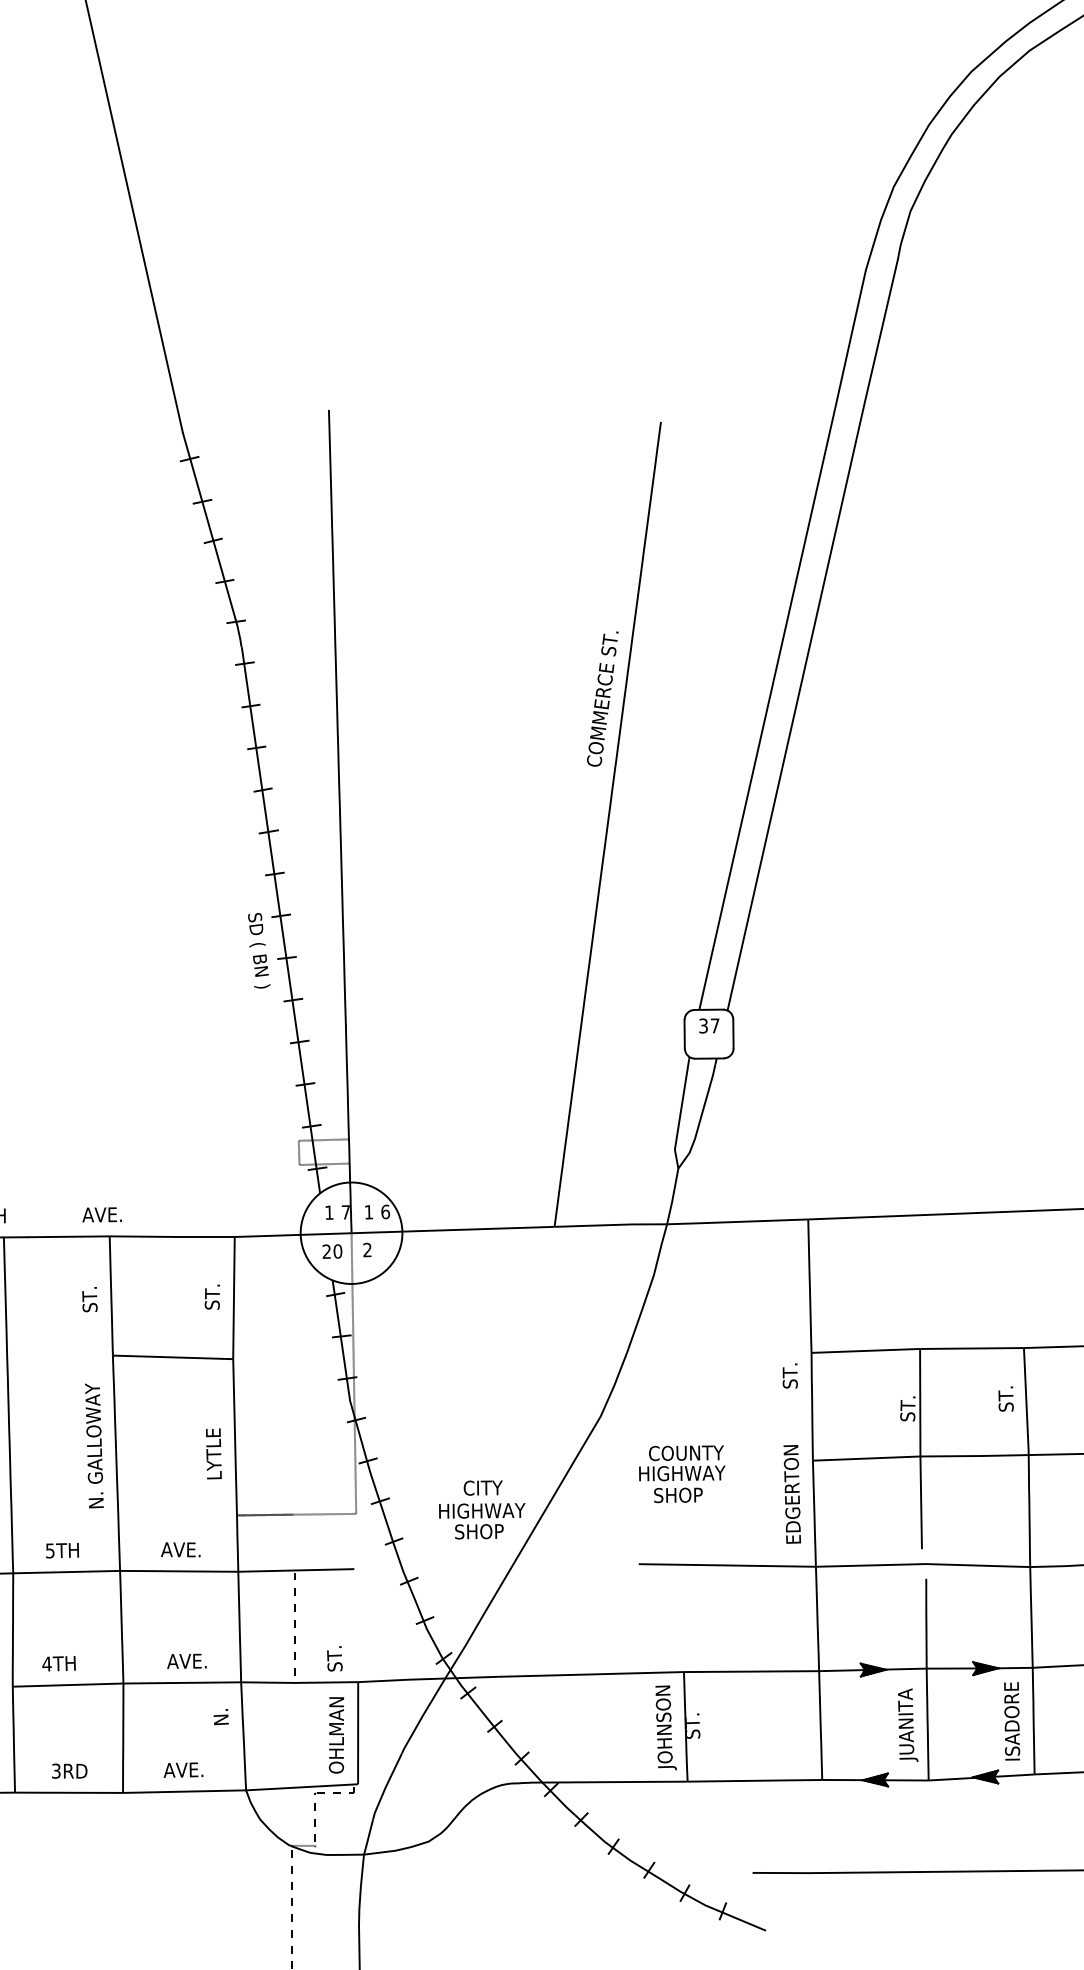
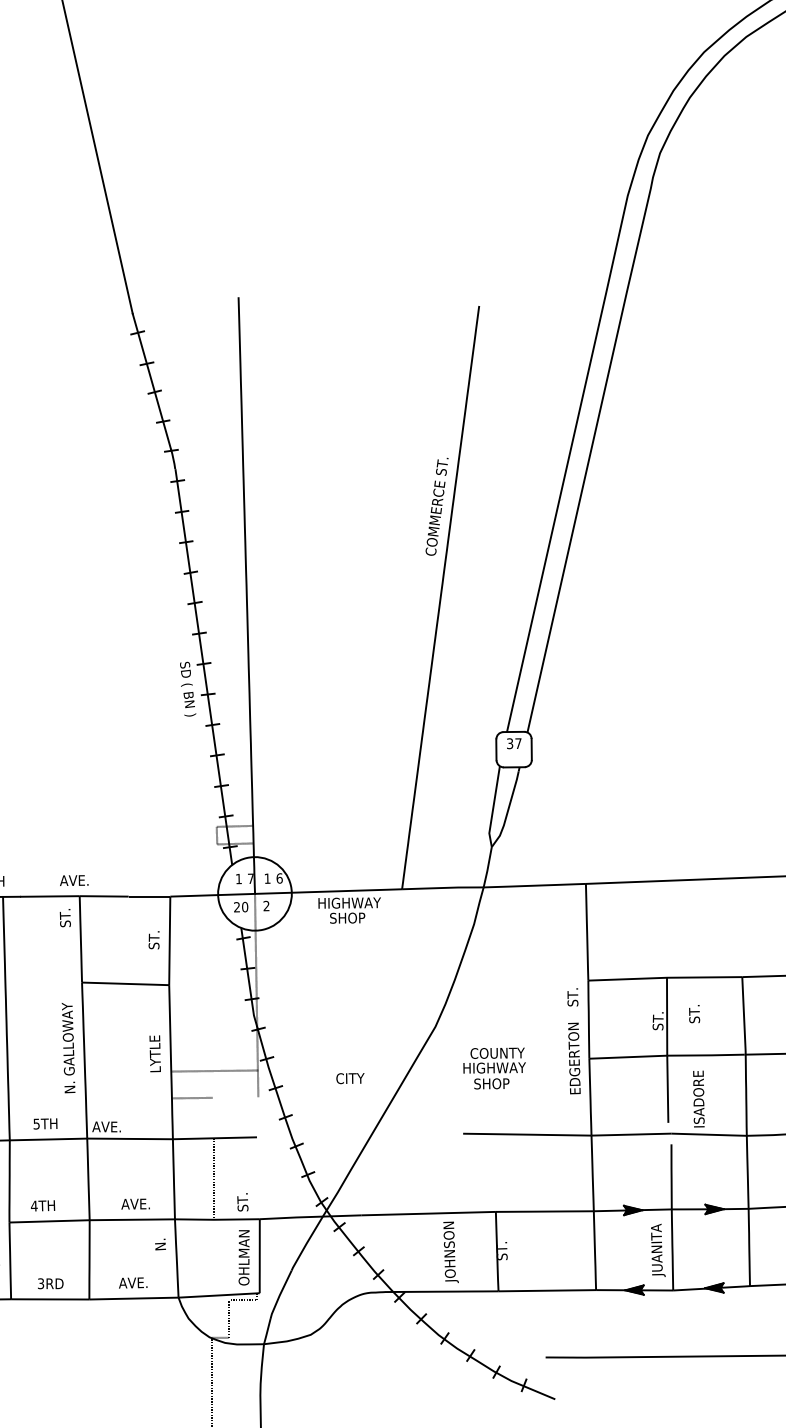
text: (89, 1299) -> (65, 918), moved
text: (1005, 1398) -> (694, 1013), moved
text: (791, 1494) -> (573, 1058), moved
line: (296, 1514) -> (215, 1070), moved
text: (482, 1521) -> (349, 910), moved
text: (180, 1549) -> (106, 1126), moved
text: (1012, 1721) -> (699, 1099), moved
text: (665, 1727) -> (450, 1252), moved

